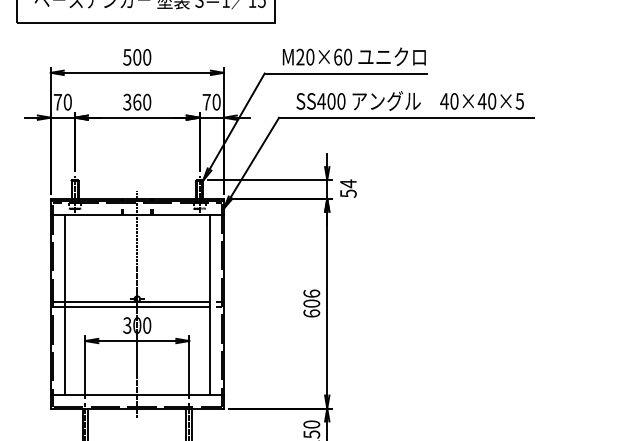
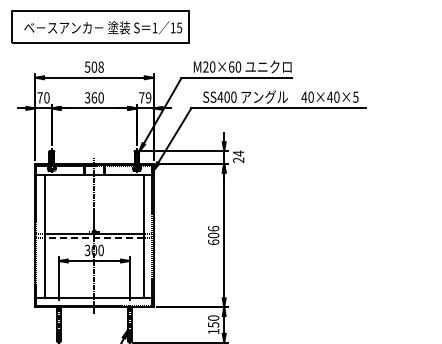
text: (146, 57) -> (100, 67), 500 -> 508
text: (216, 101) -> (148, 97), 70 -> 79
text: (348, 193) -> (238, 160), 54 -> 24
line: (137, 308) -> (94, 238), solid -> dashed

